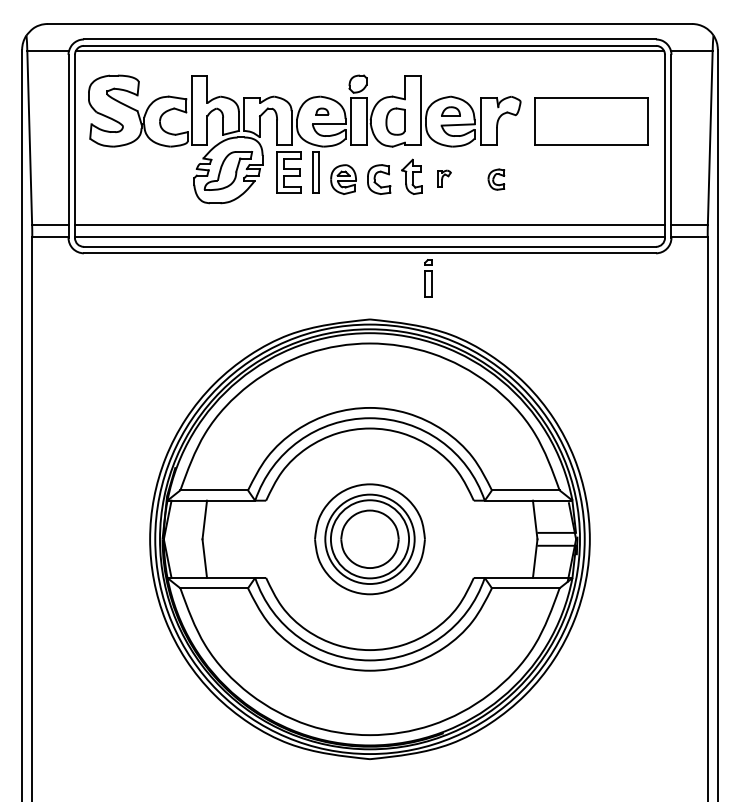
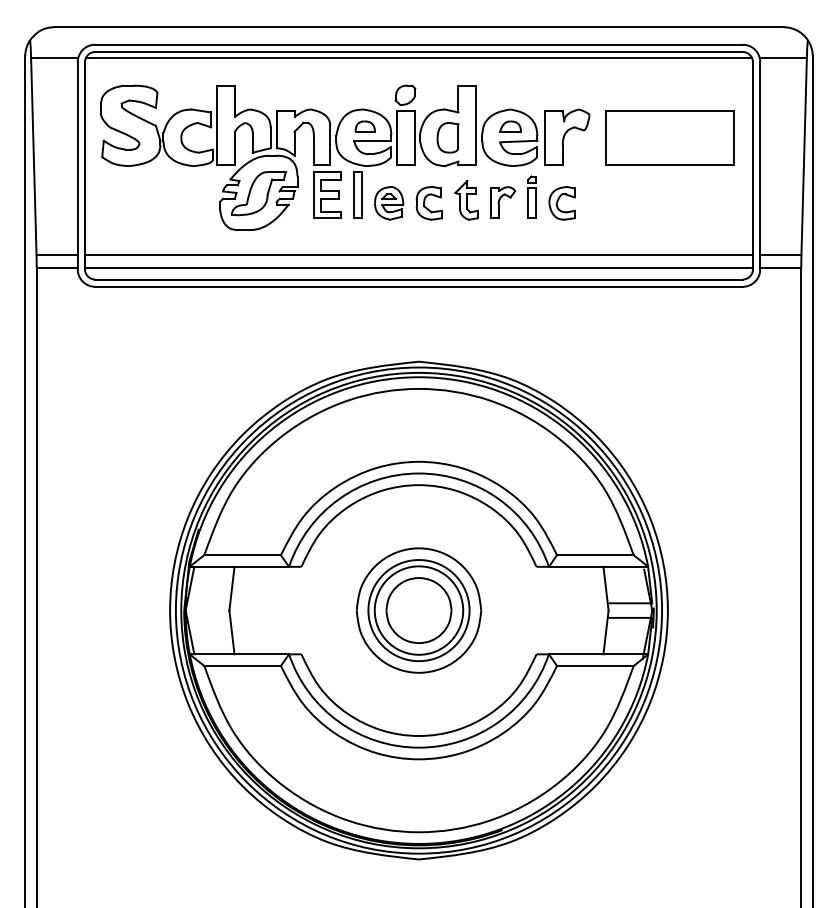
part: (321, 111) -> (364, 126), size x1.43
part: (444, 178) -> (503, 202), size x1.67
part: (495, 179) -> (561, 203), size x1.43
part: (427, 277) -> (531, 196), moved

